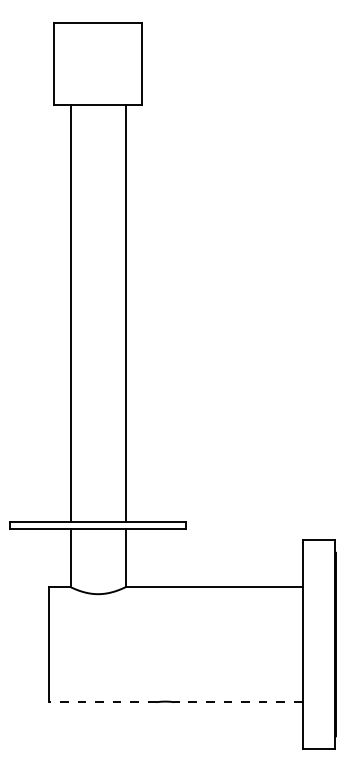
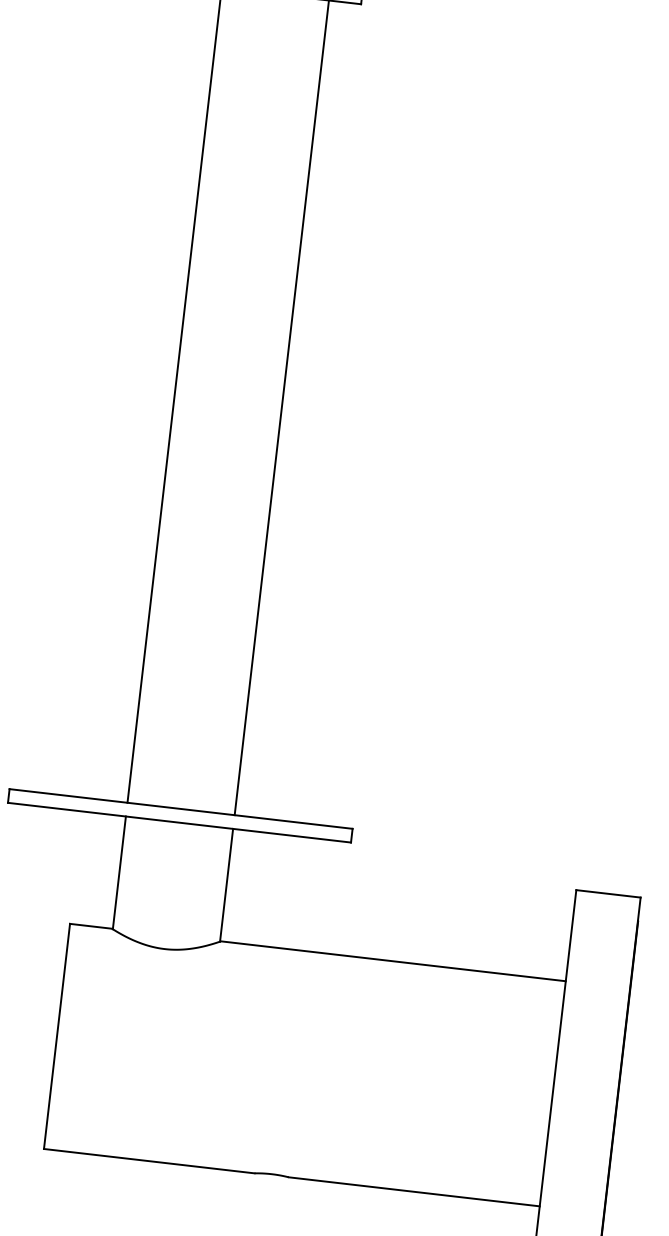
line: (102, 702) -> (148, 1161), dashed -> solid
line: (237, 702) -> (412, 1192), dashed -> solid

